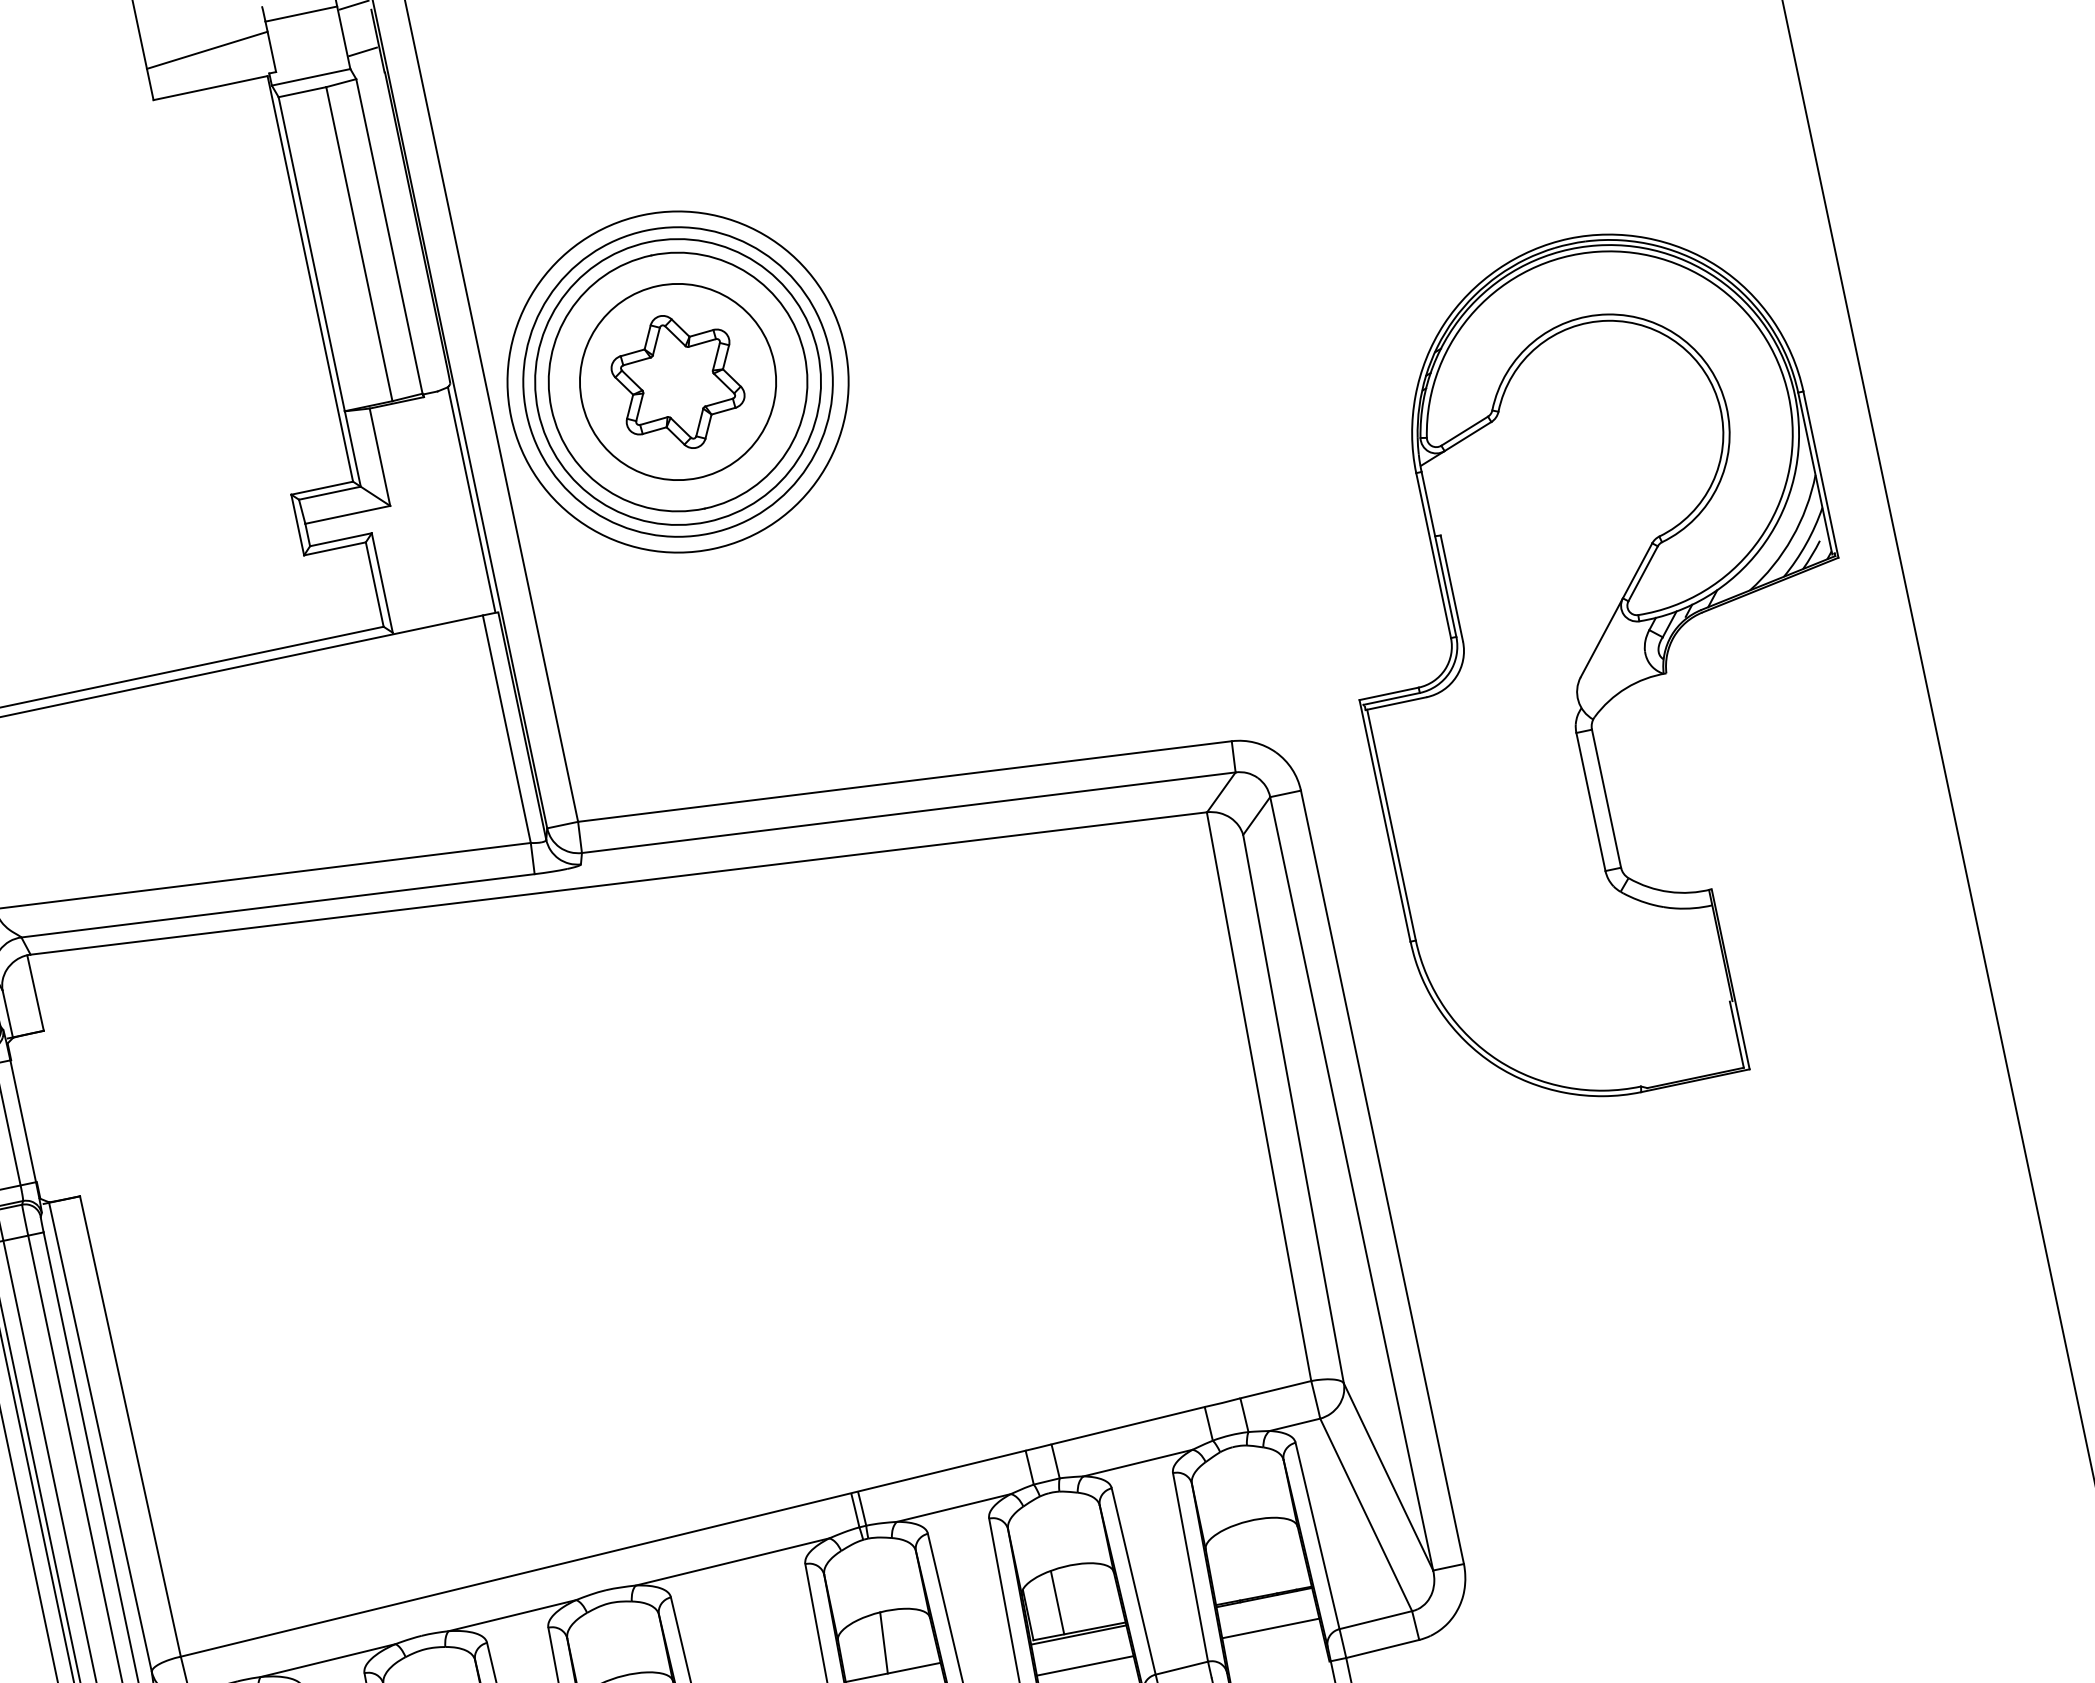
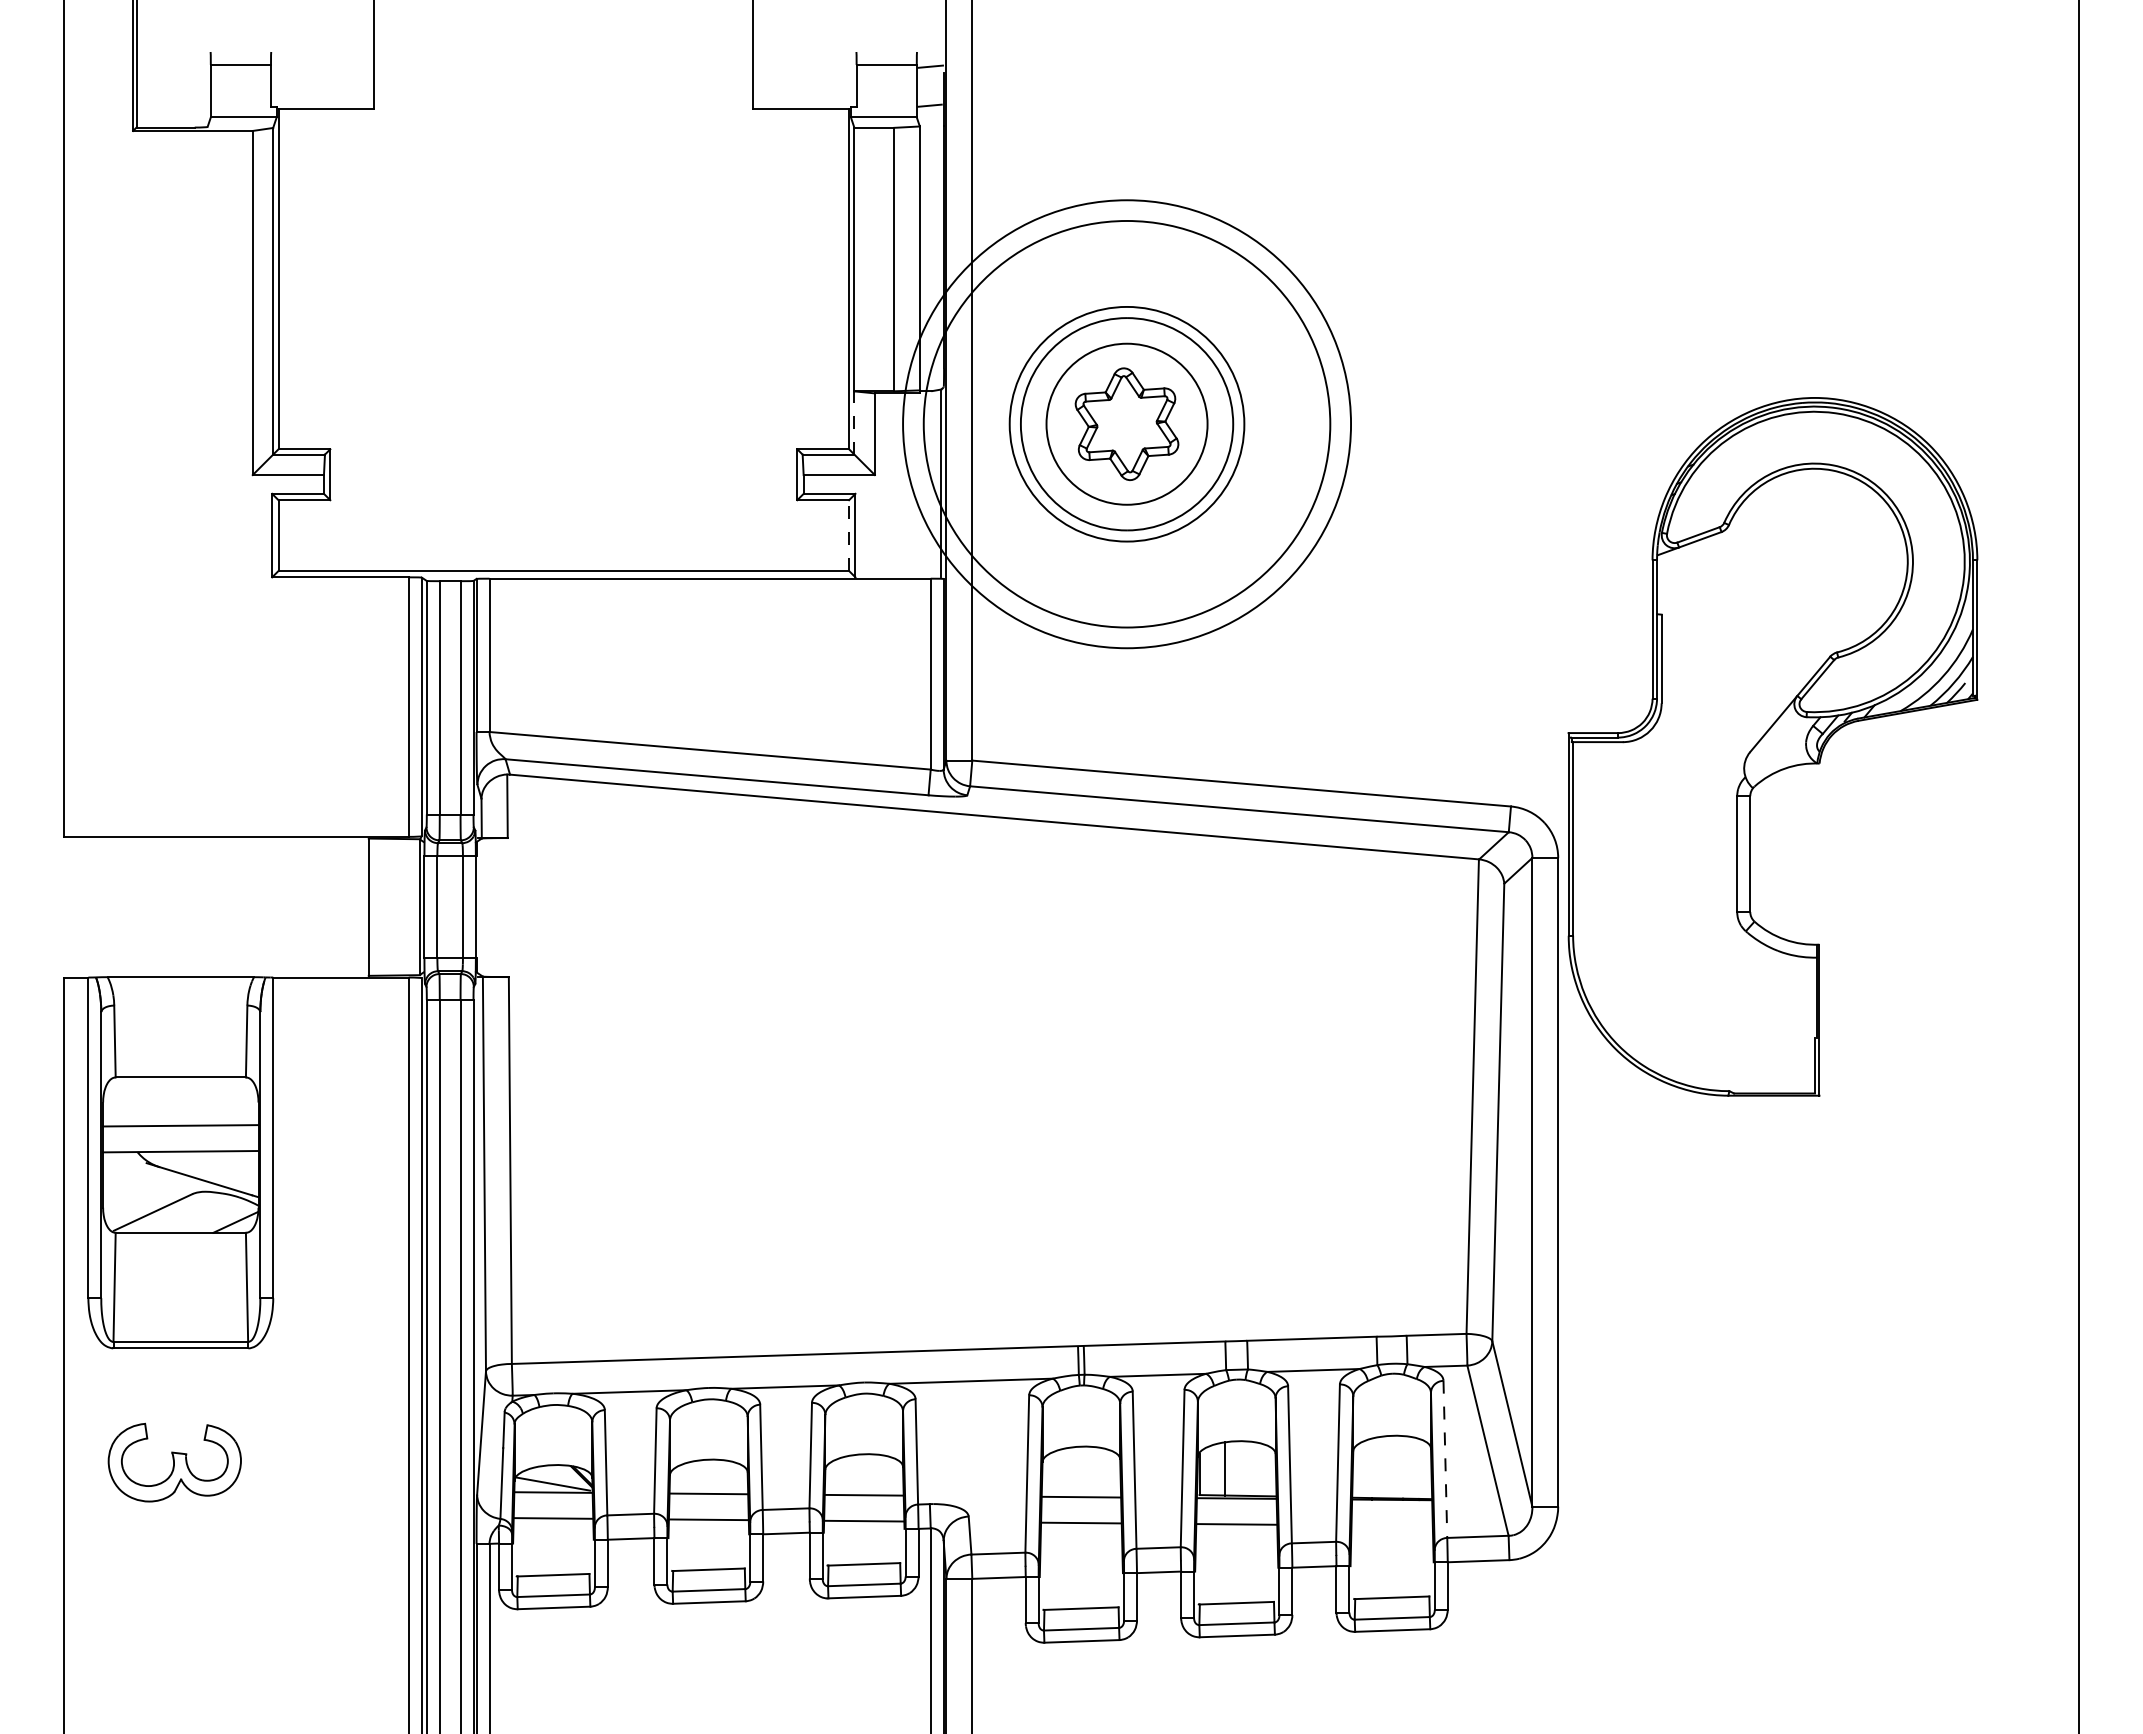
line: (206, 49) -> (804, 77), removed
circle: (678, 382) -> (1127, 424), size x1.6
circle: (678, 382) -> (1127, 424), size x1.6
line: (353, 449) -> (854, 423), solid -> dashed
line: (375, 584) -> (849, 535), solid -> dashed
part: (1605, 664) -> (1772, 746), moved
line: (1317, 1536) -> (1445, 1459), solid -> dashed
line: (1269, 1628) -> (1391, 1525), removed
line: (883, 1642) -> (1078, 1471), removed

